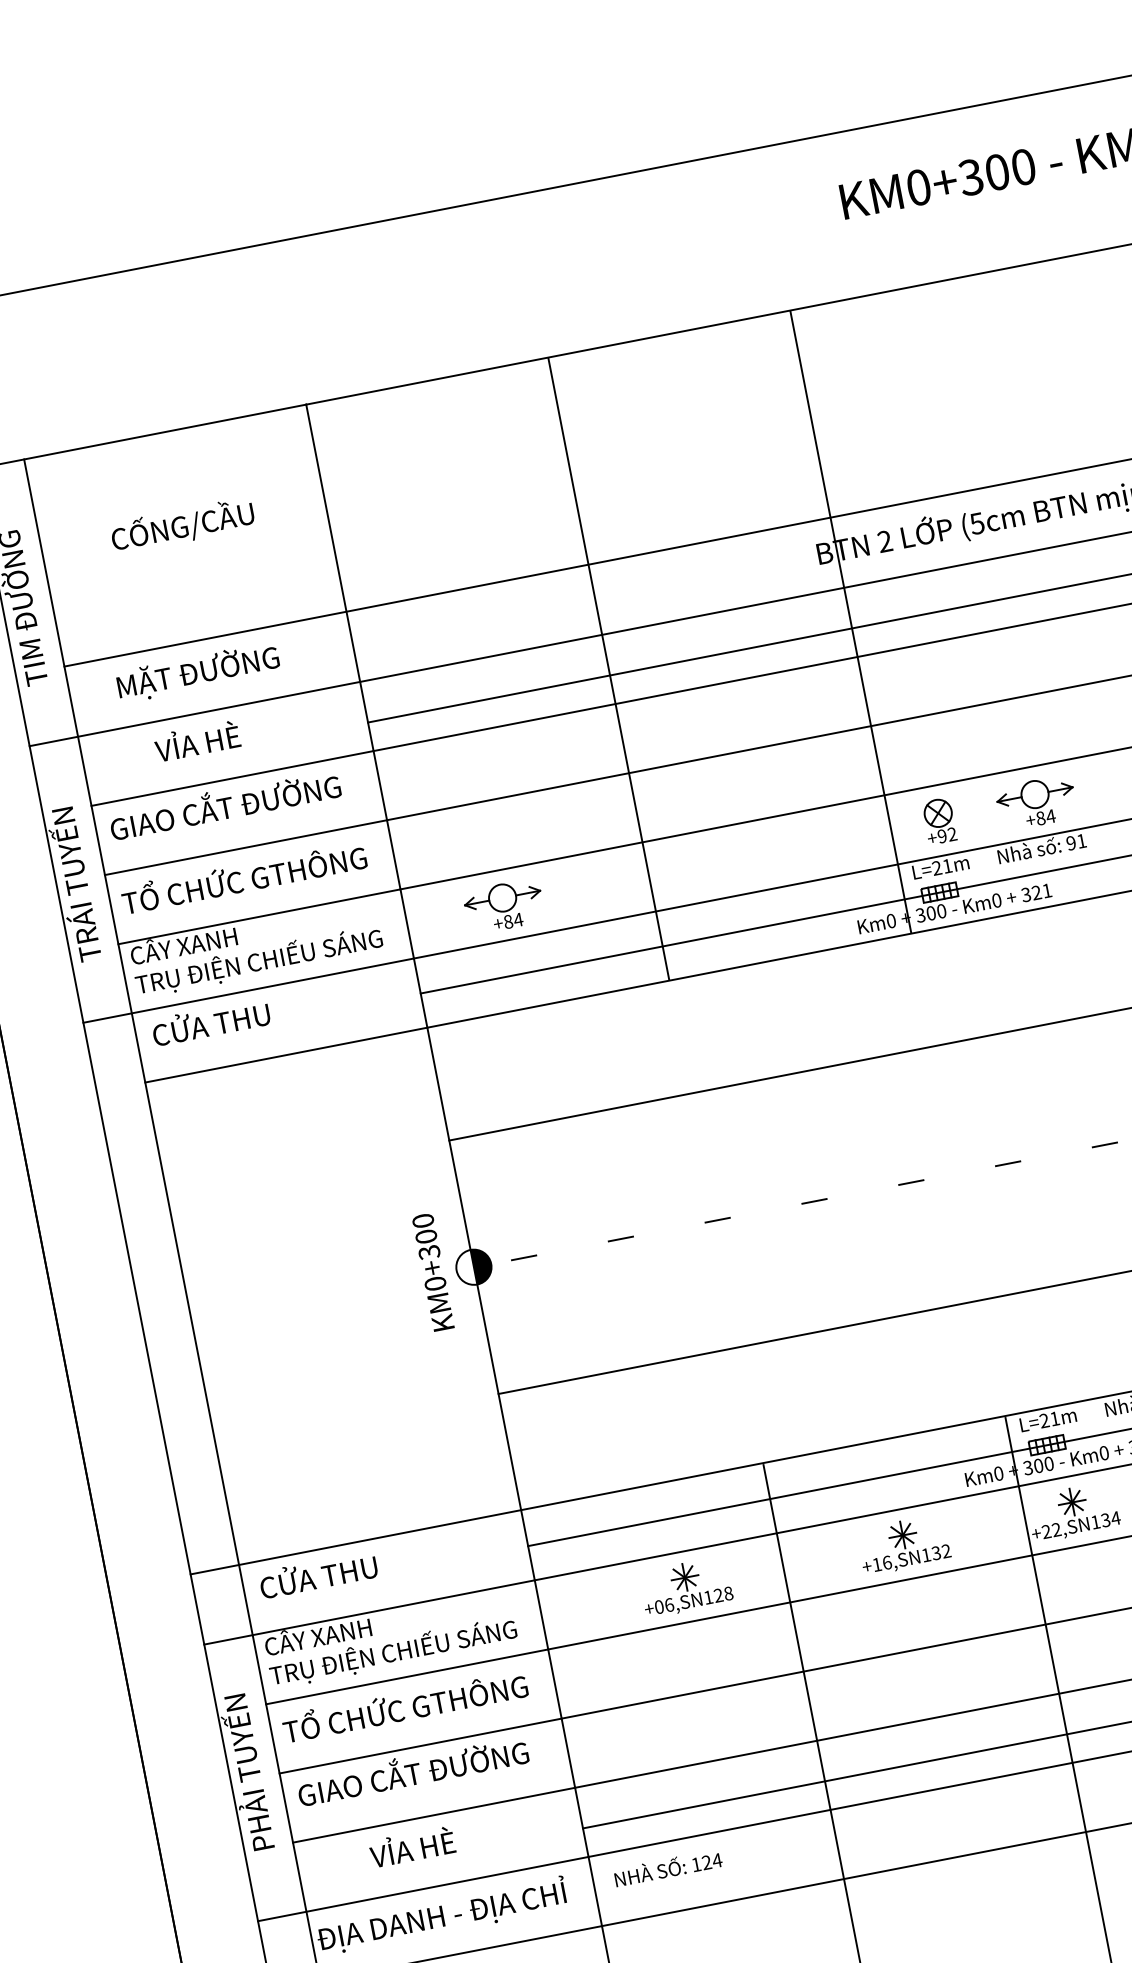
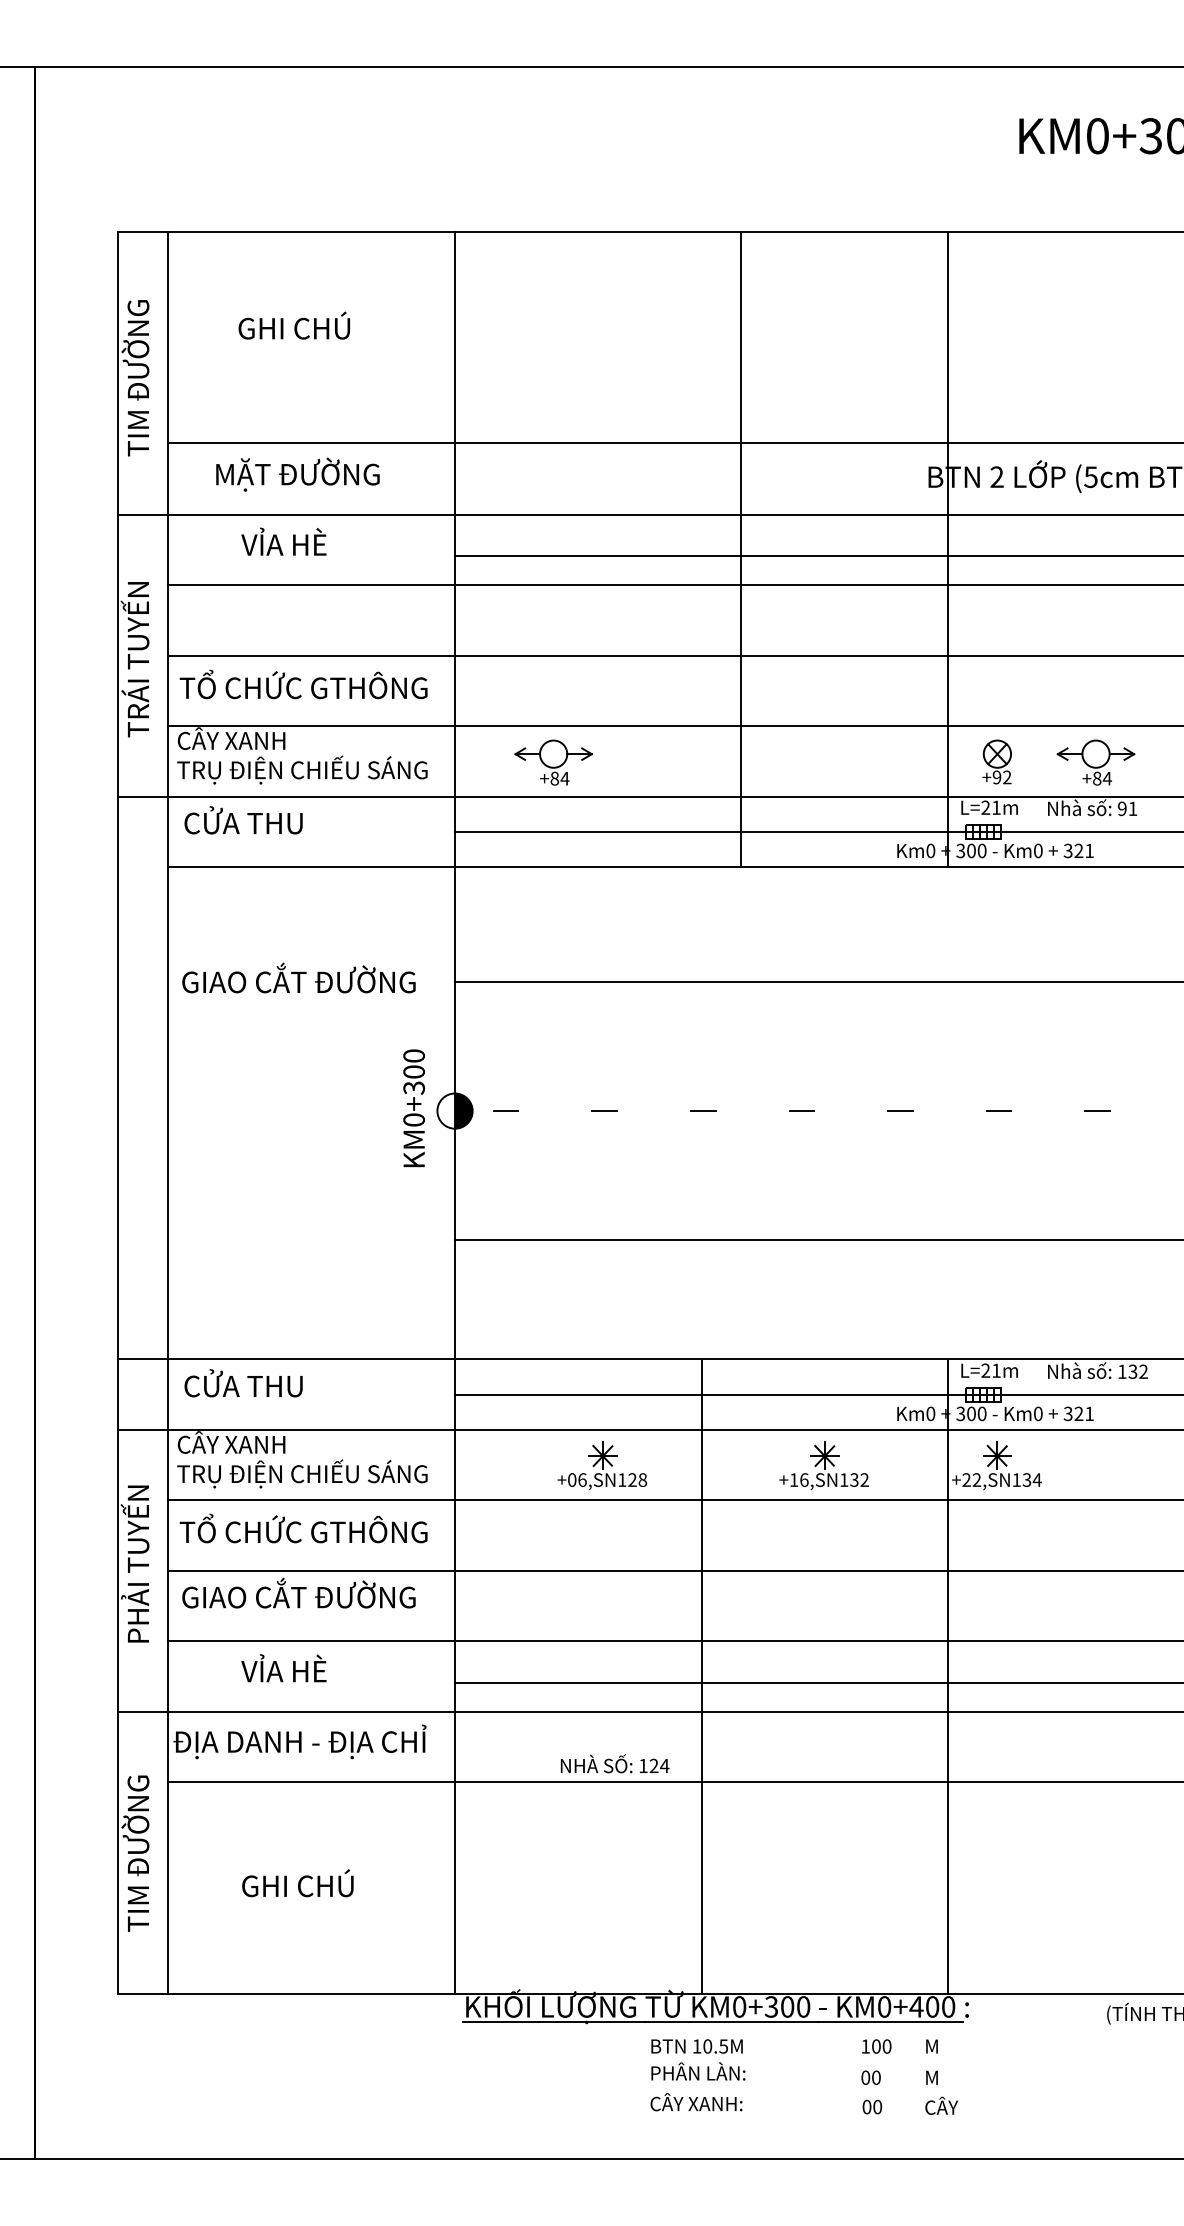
text: (185, 525) -> (313, 327), CỐNG/CẦU -> GHI CHÚ
line: (608, 668) -> (740, 549), moved
text: (224, 803) -> (298, 977), moved
text: (667, 1867) -> (614, 1763), moved

